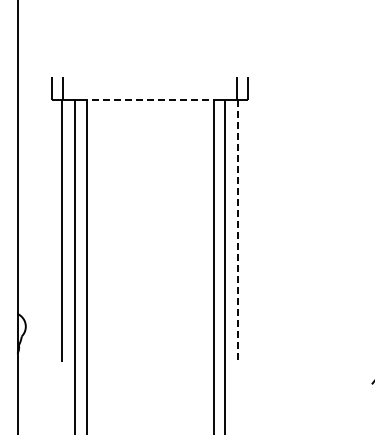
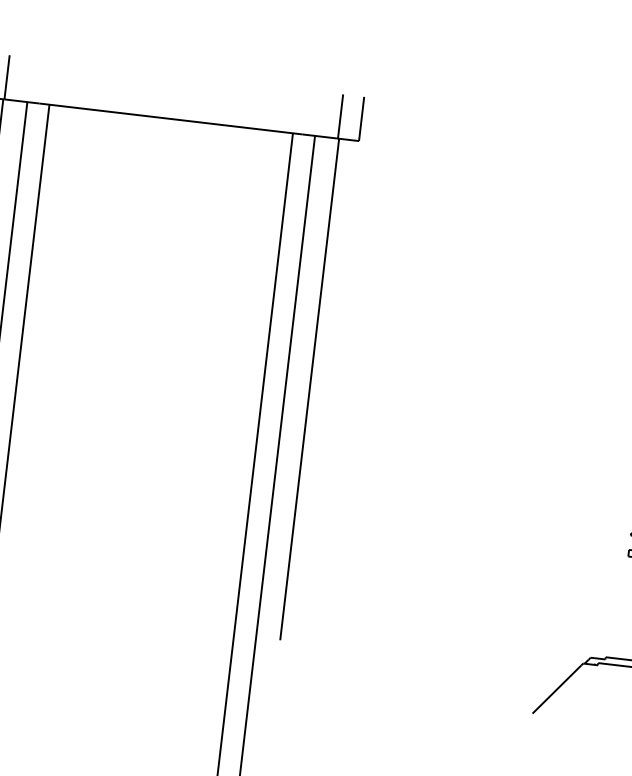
line: (150, 100) -> (171, 119), dashed -> solid
line: (237, 231) -> (309, 390), dashed -> solid

